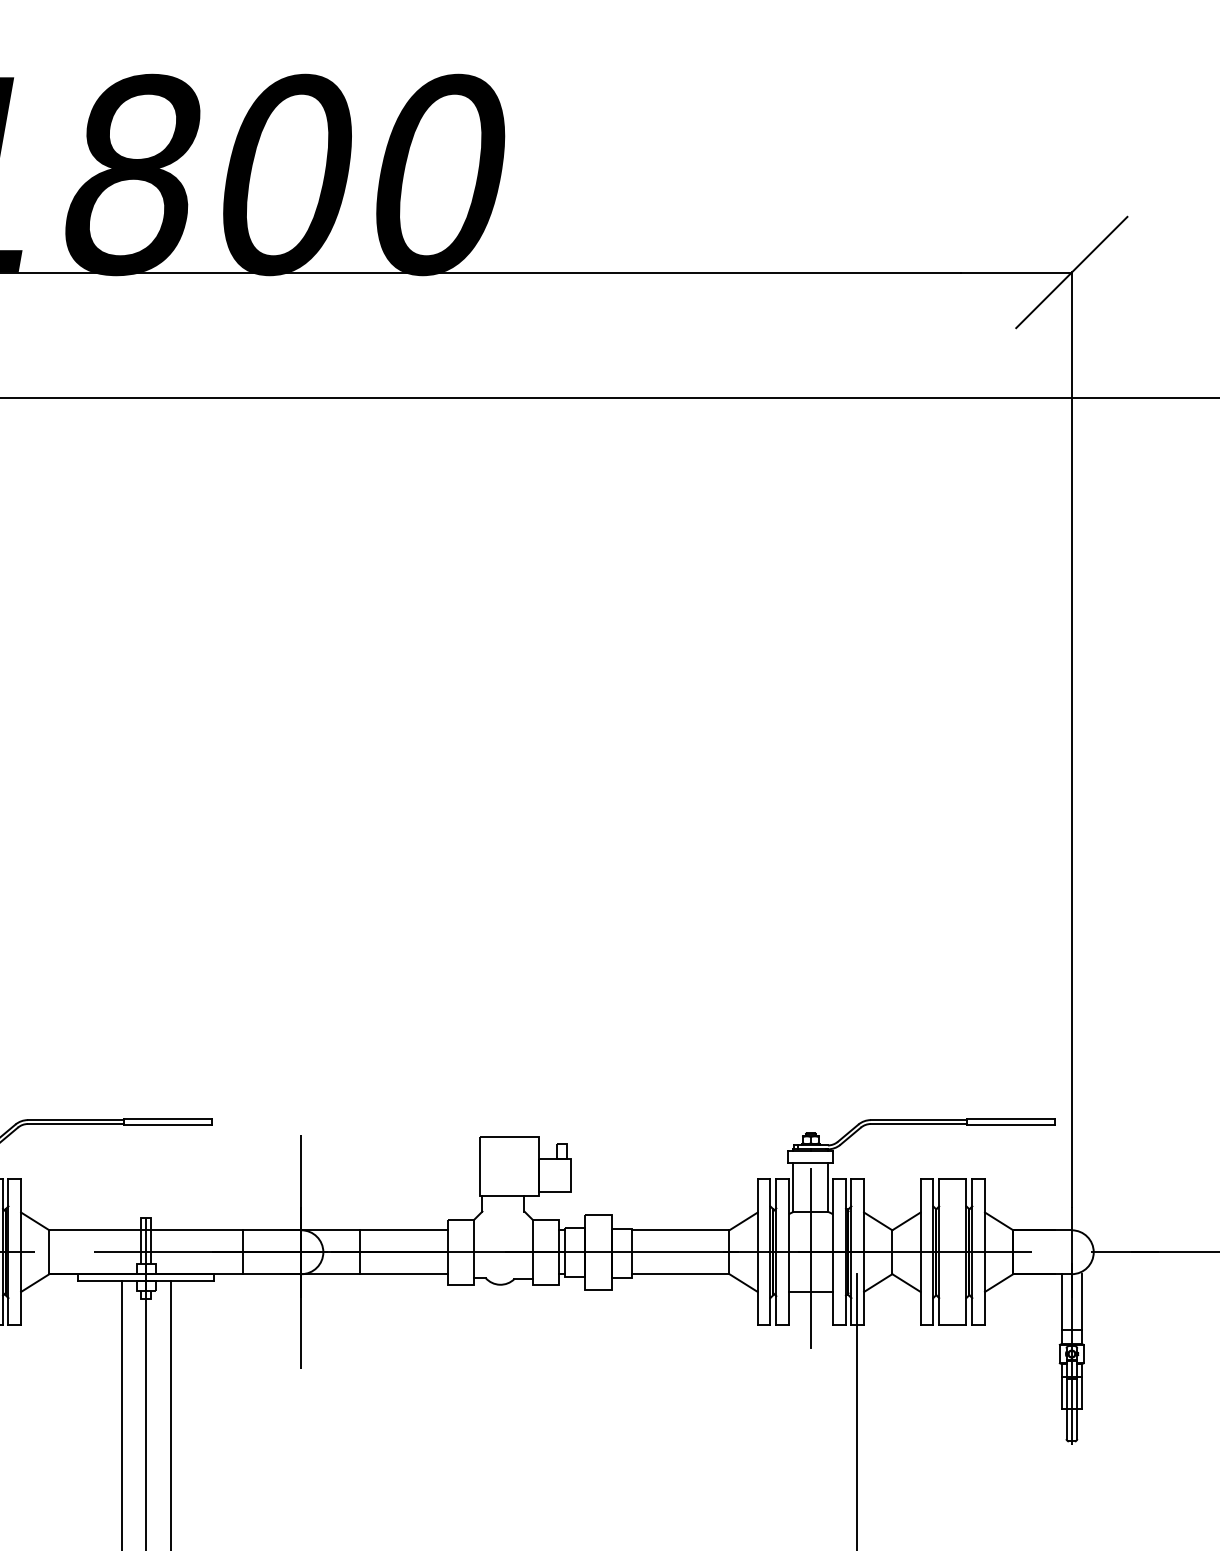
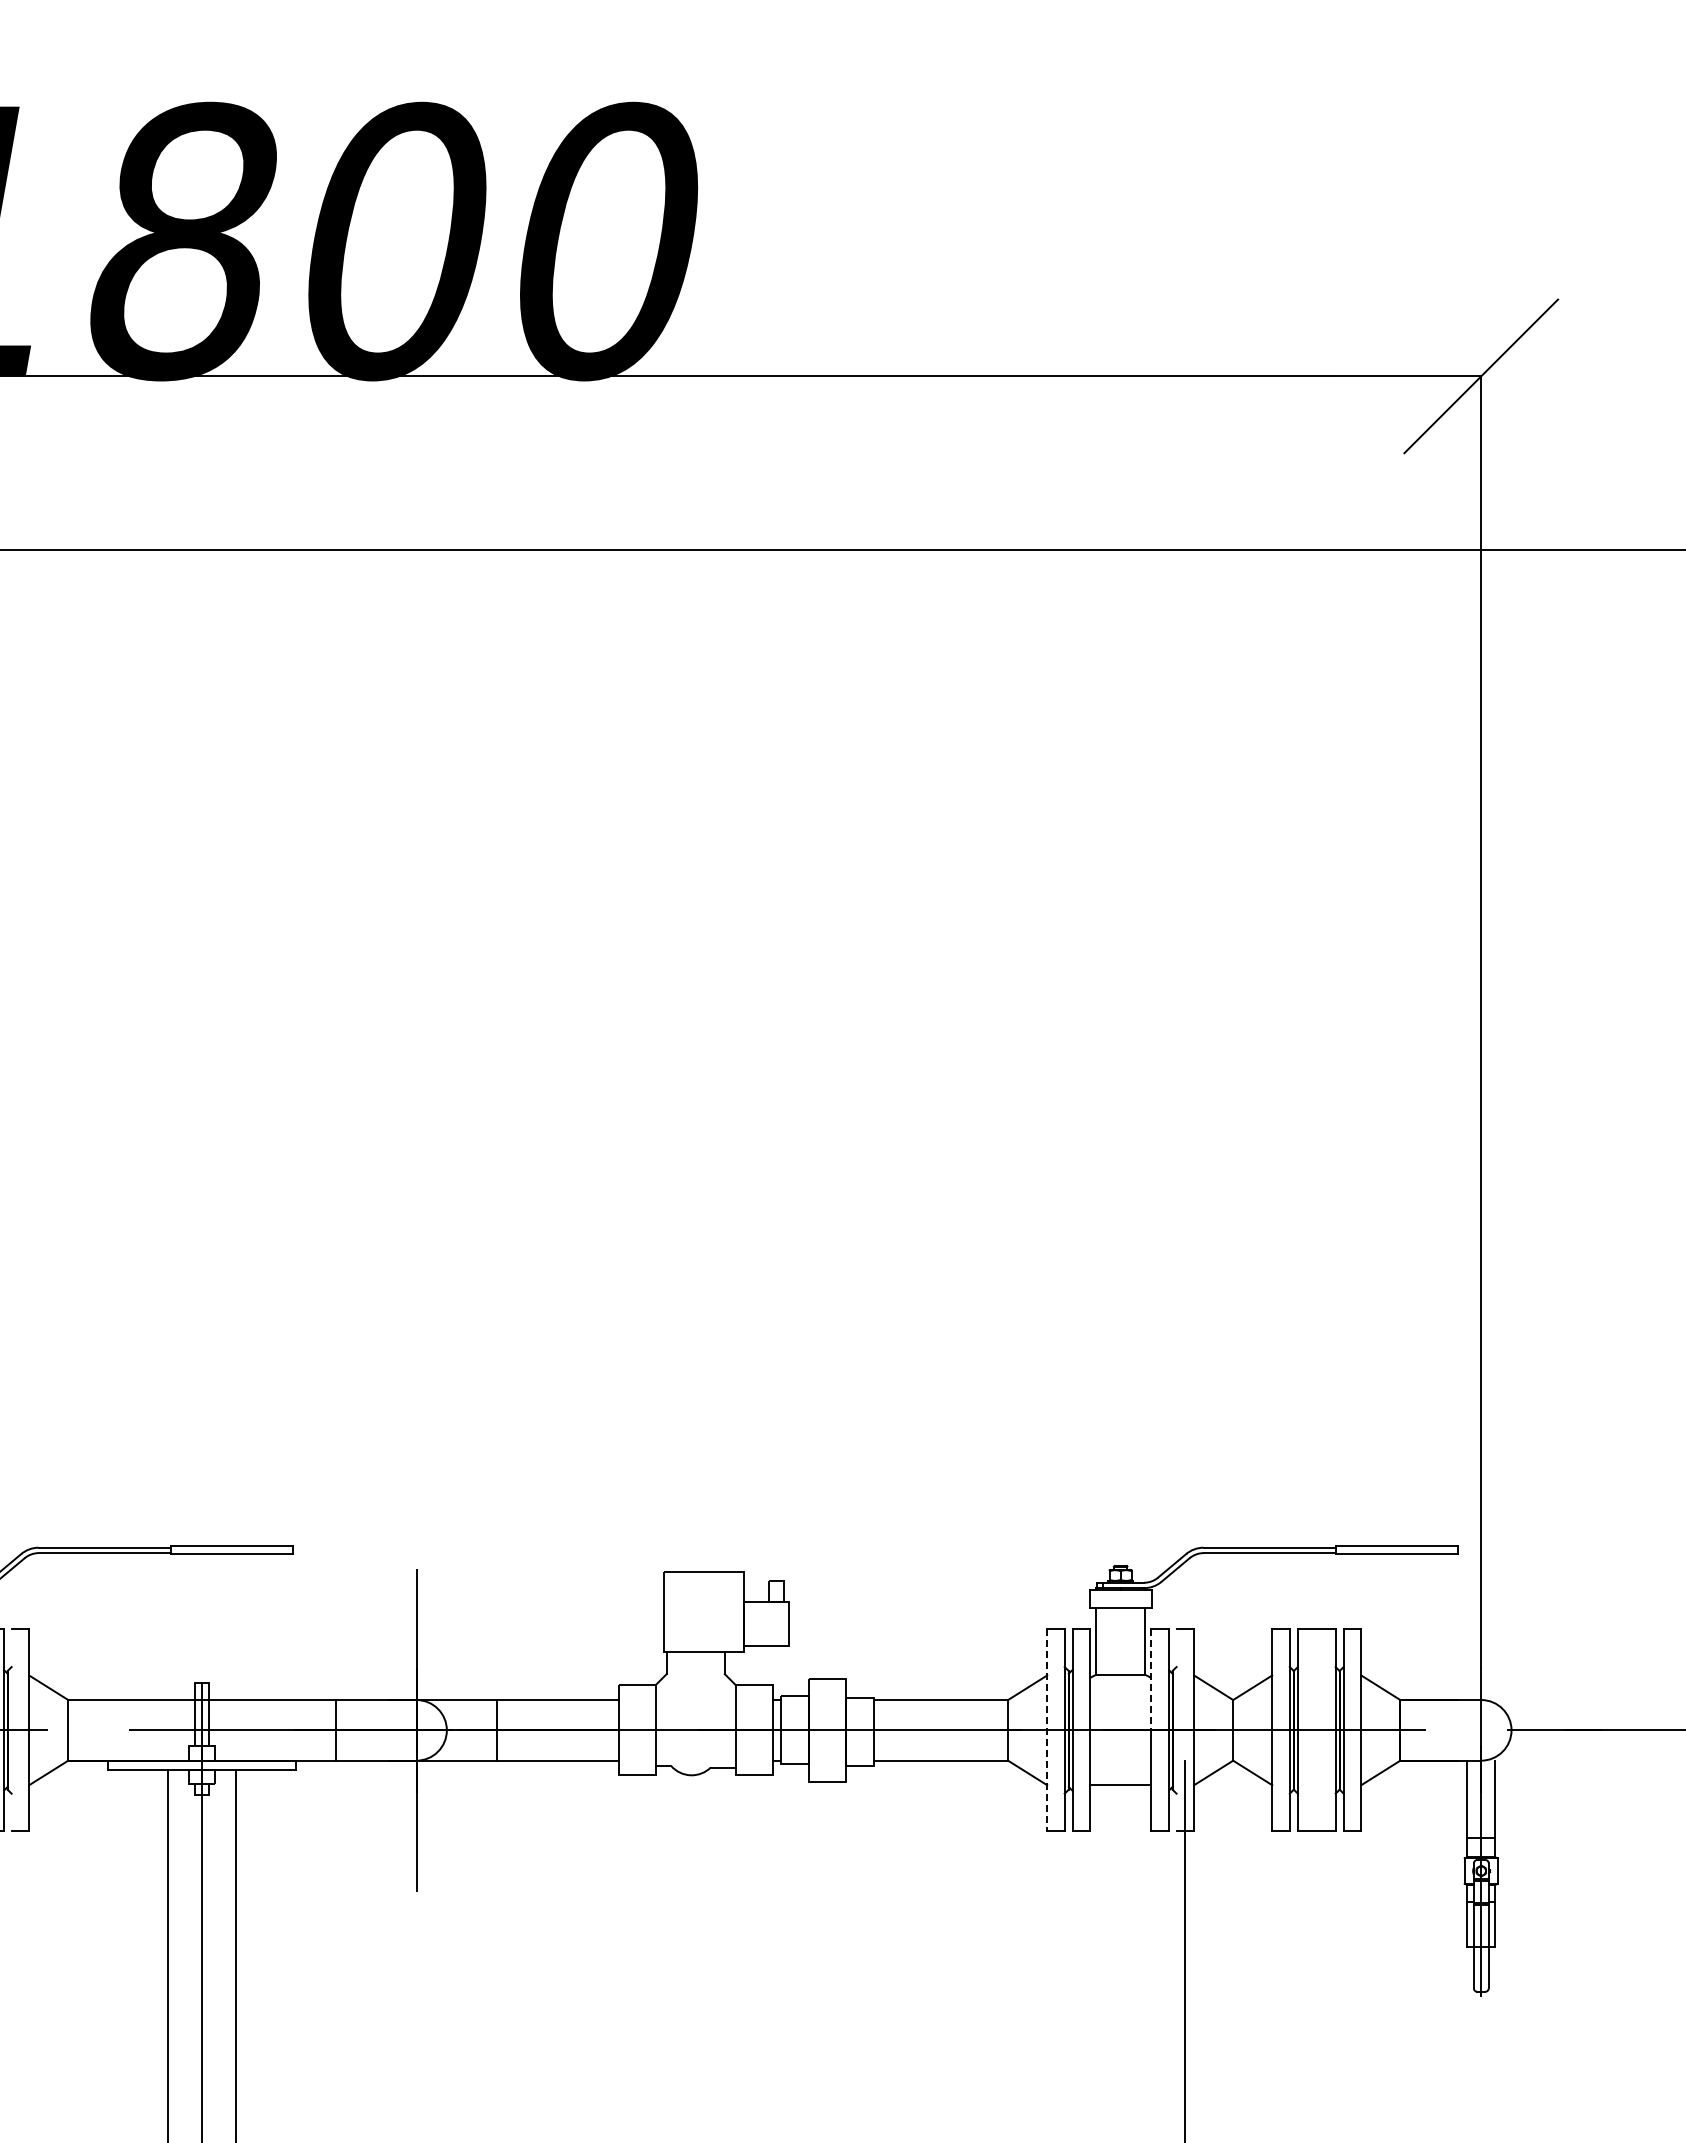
line: (832, 1215) -> (1150, 1679), solid -> dashed
line: (8, 1252) -> (11, 1730), removed
line: (757, 1252) -> (1047, 1730), solid -> dashed
line: (851, 1252) -> (1176, 1730), removed
line: (810, 1258) -> (1120, 1739), removed

